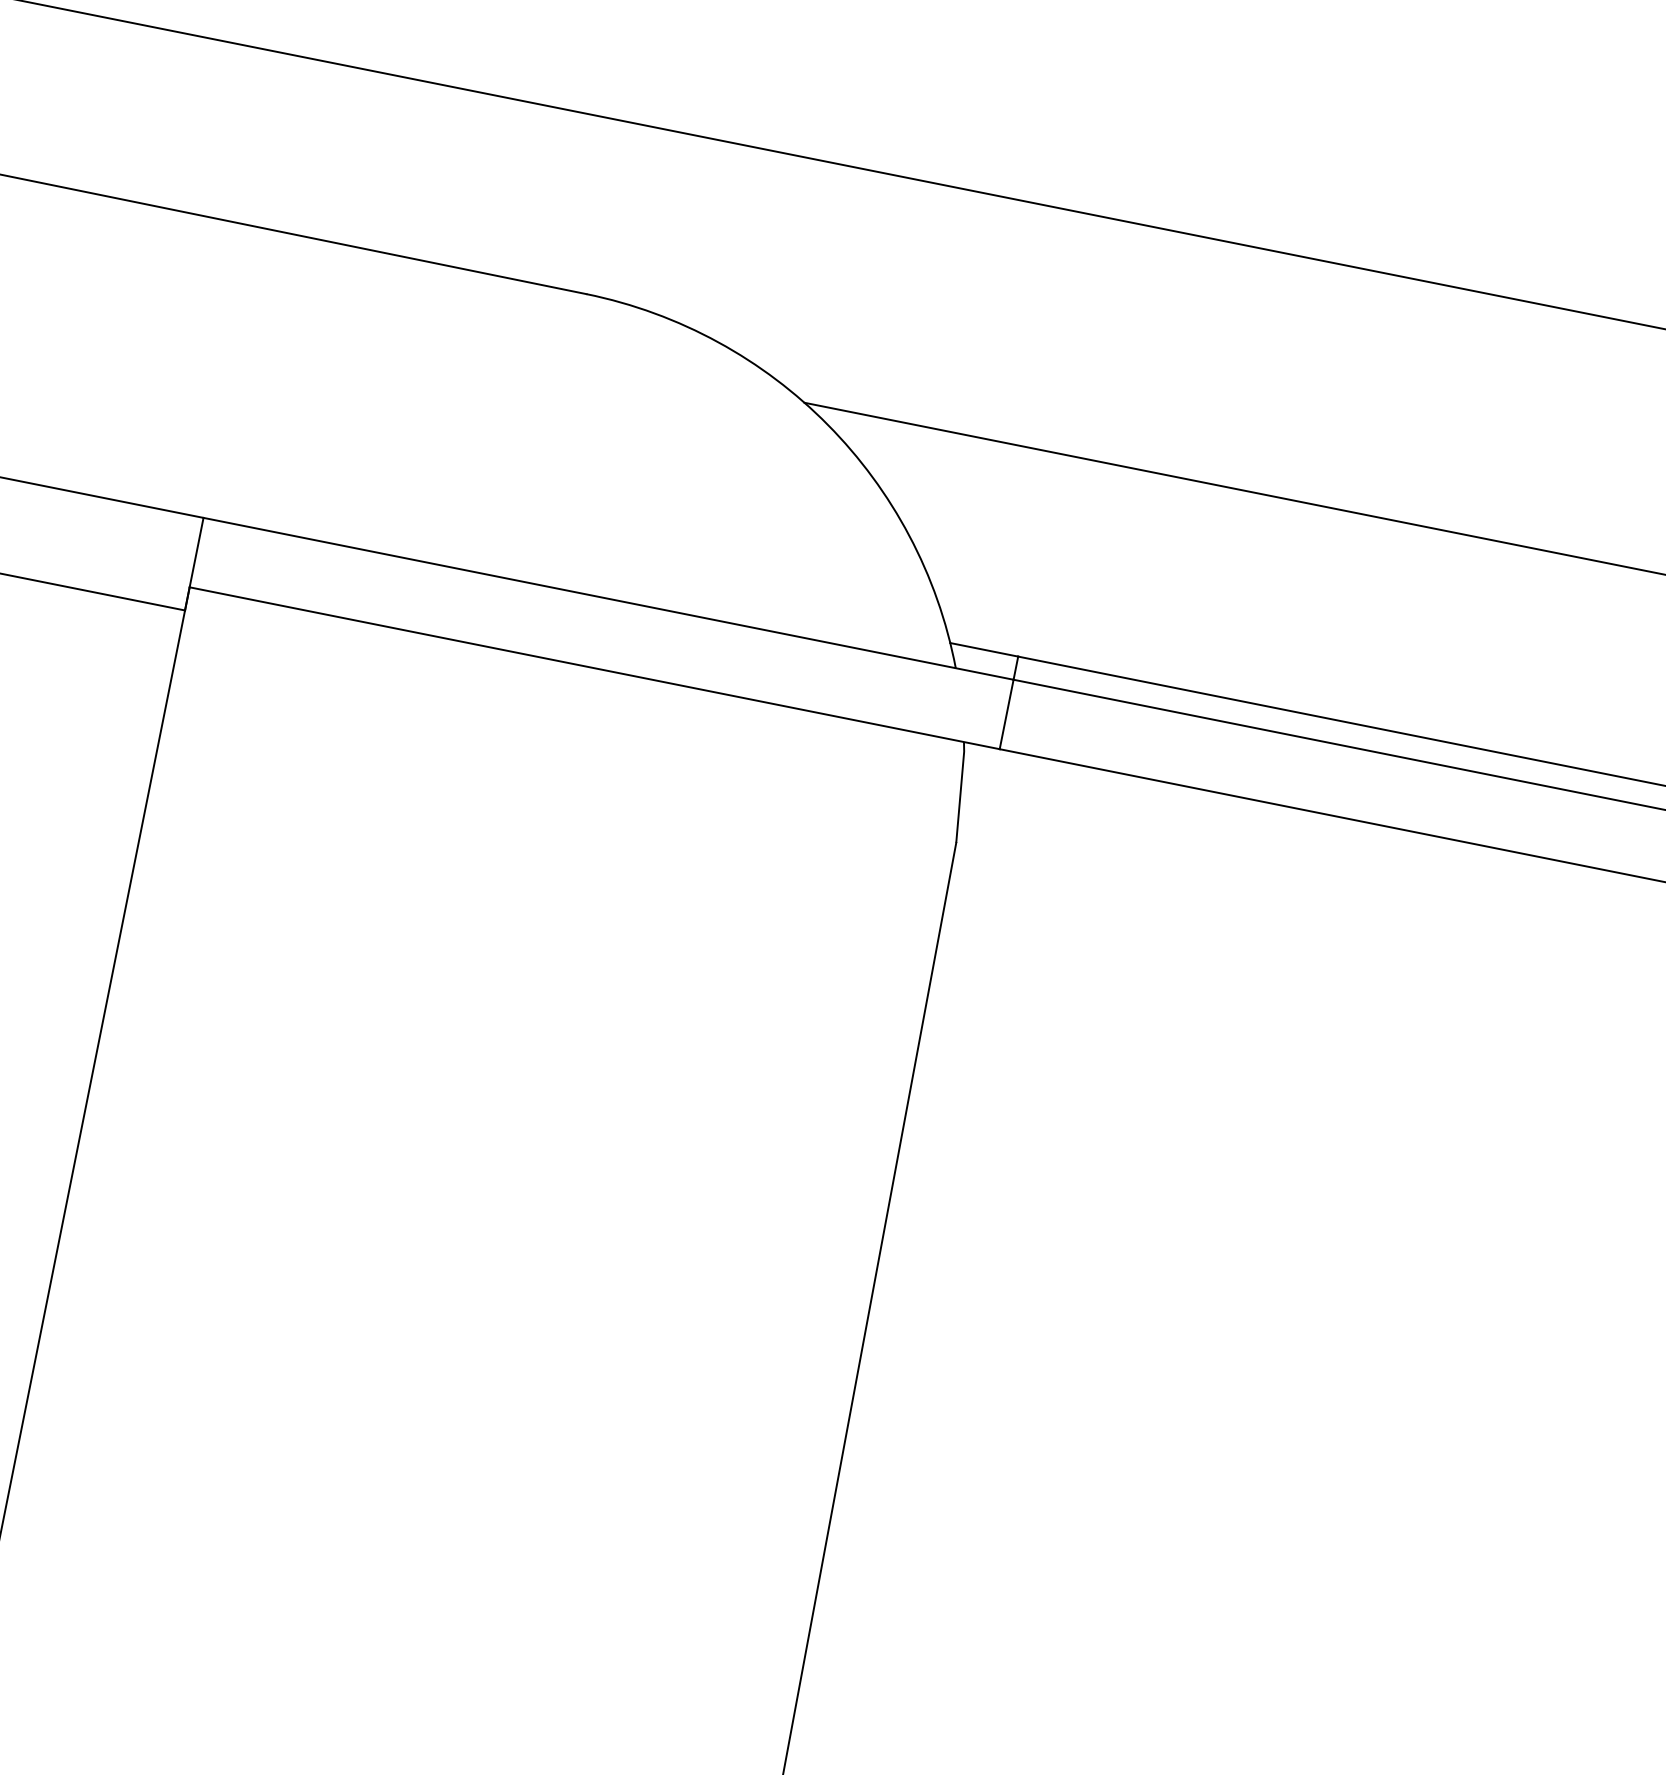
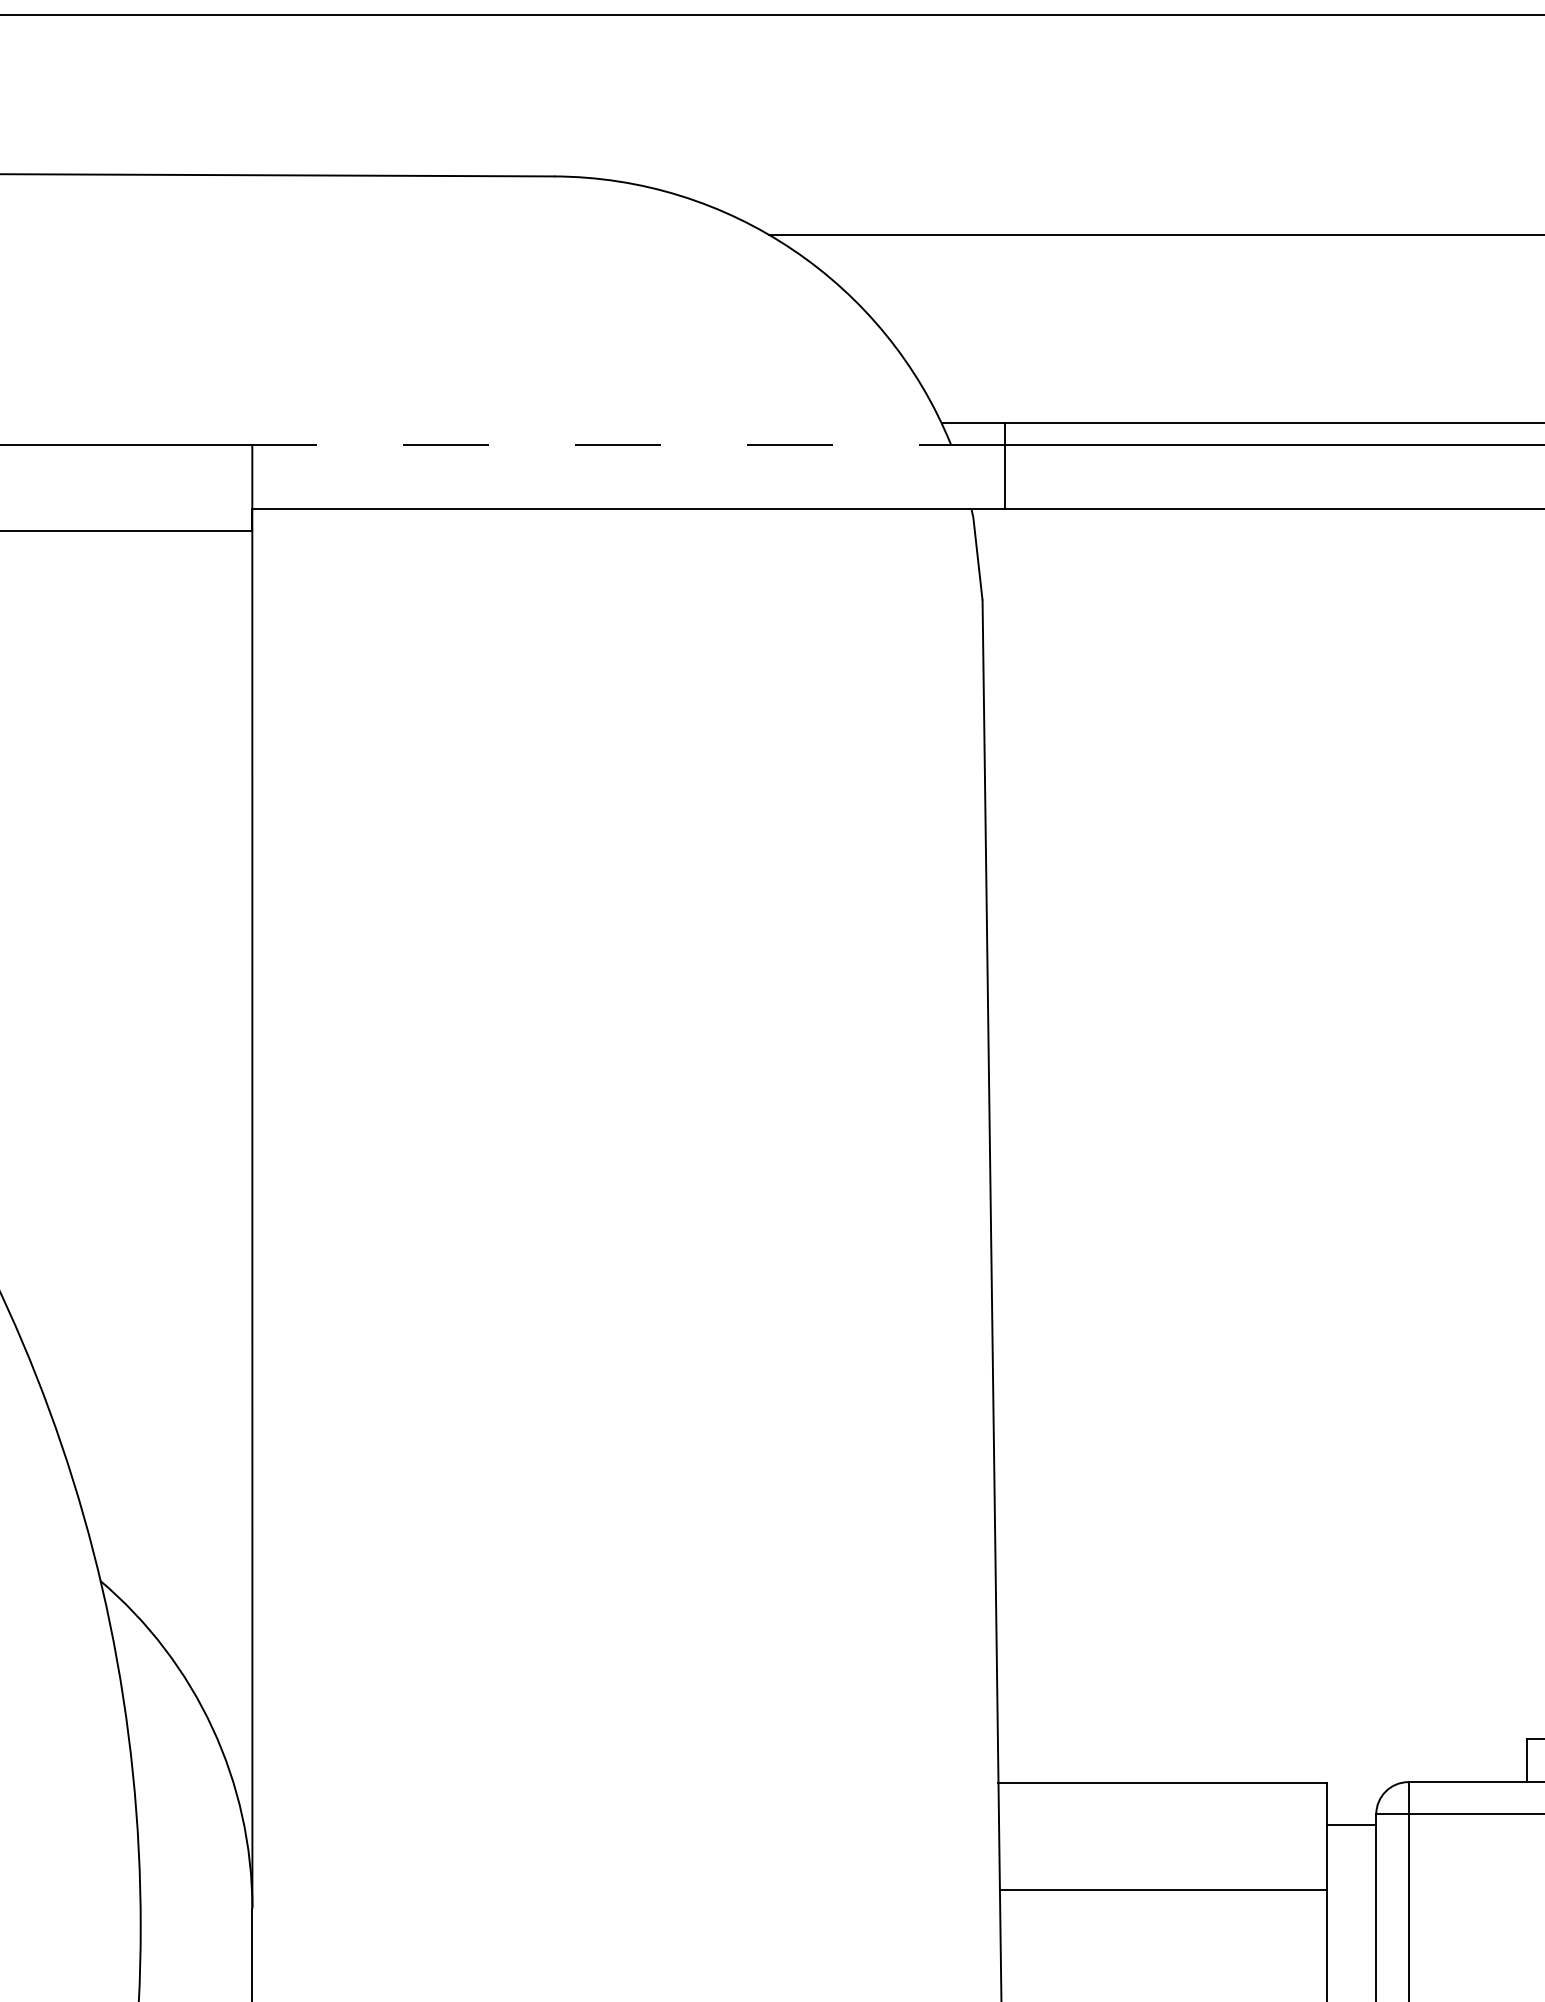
line: (608, 598) -> (628, 444), solid -> dashed

